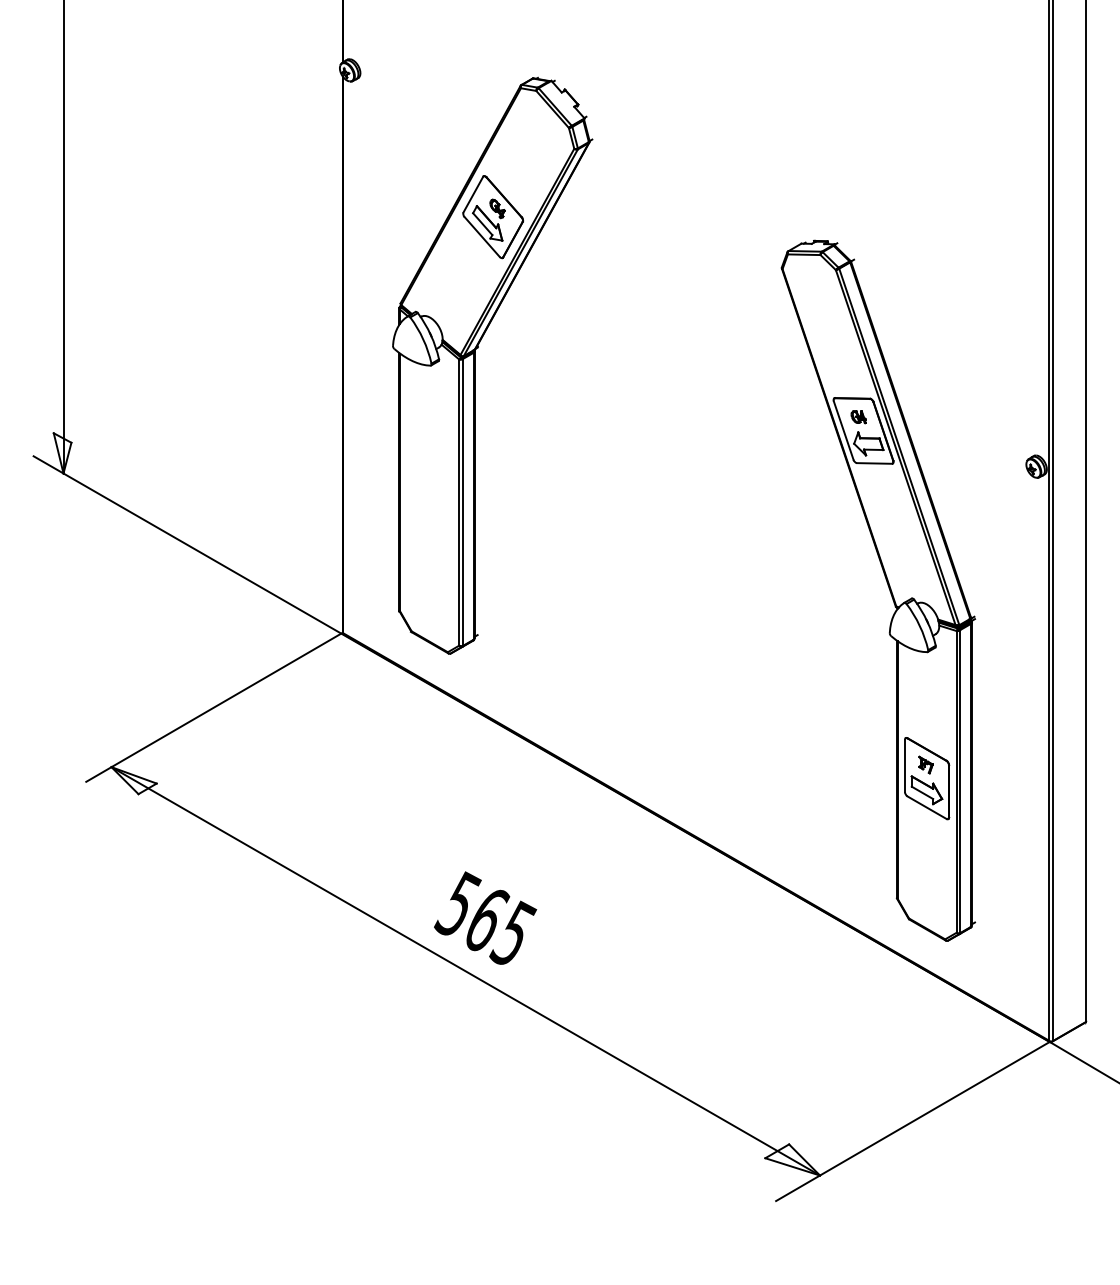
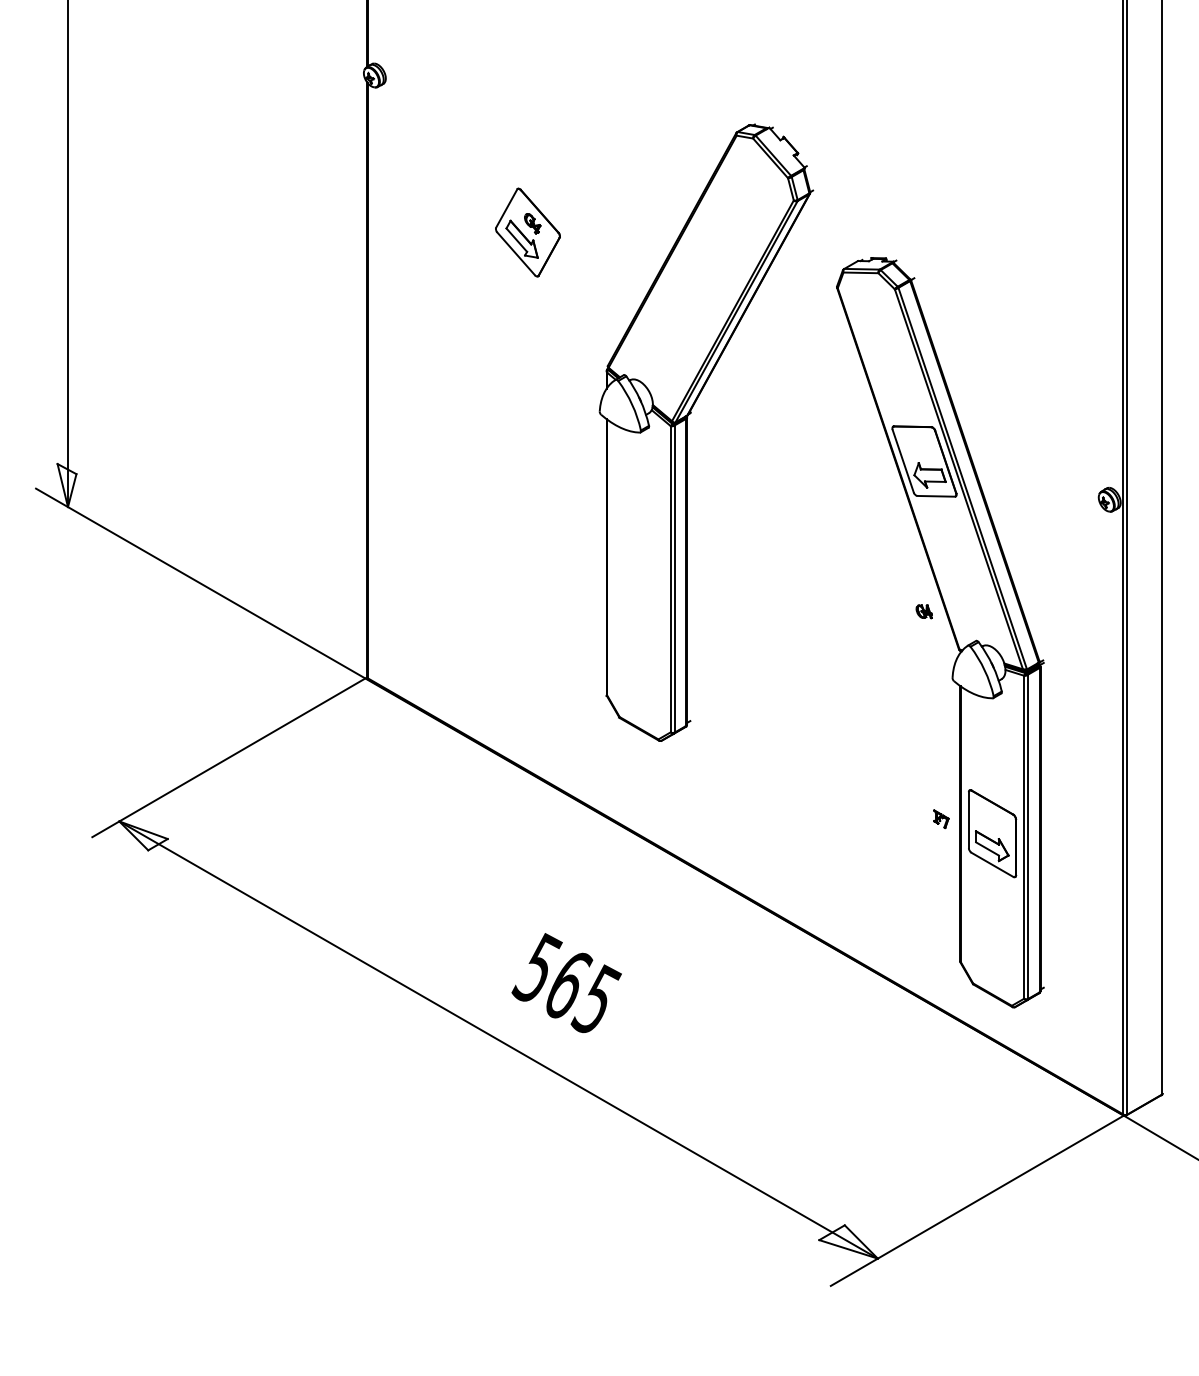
part: (474, 365) -> (687, 432), moved
part: (857, 416) -> (923, 611), moved
part: (926, 765) -> (941, 819), moved
text: (485, 917) -> (566, 982), moved

